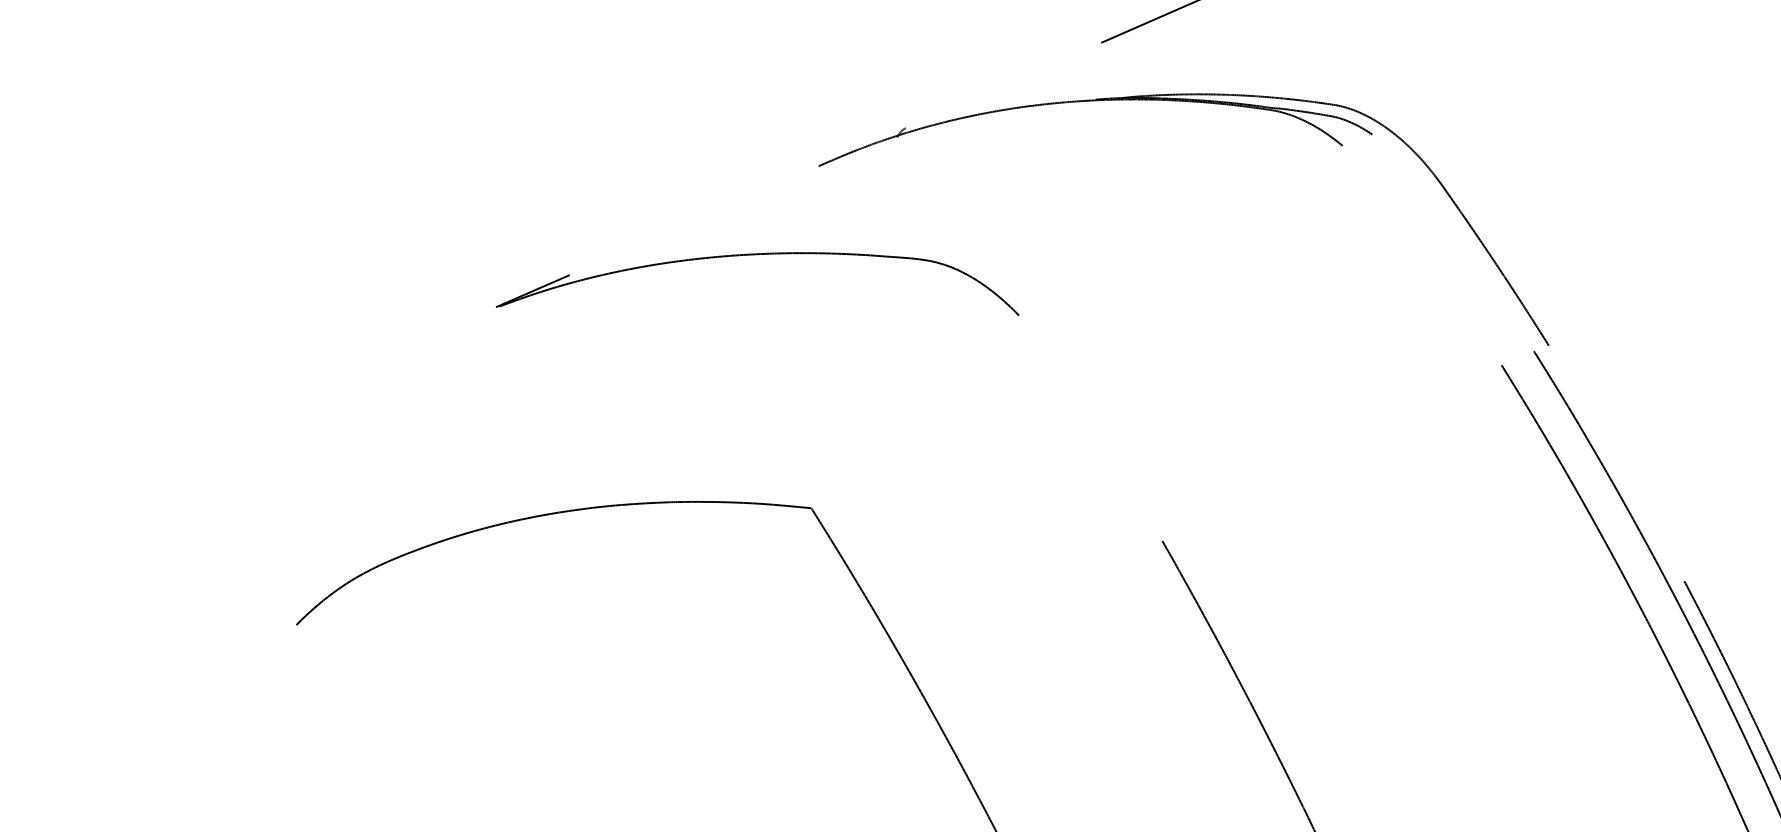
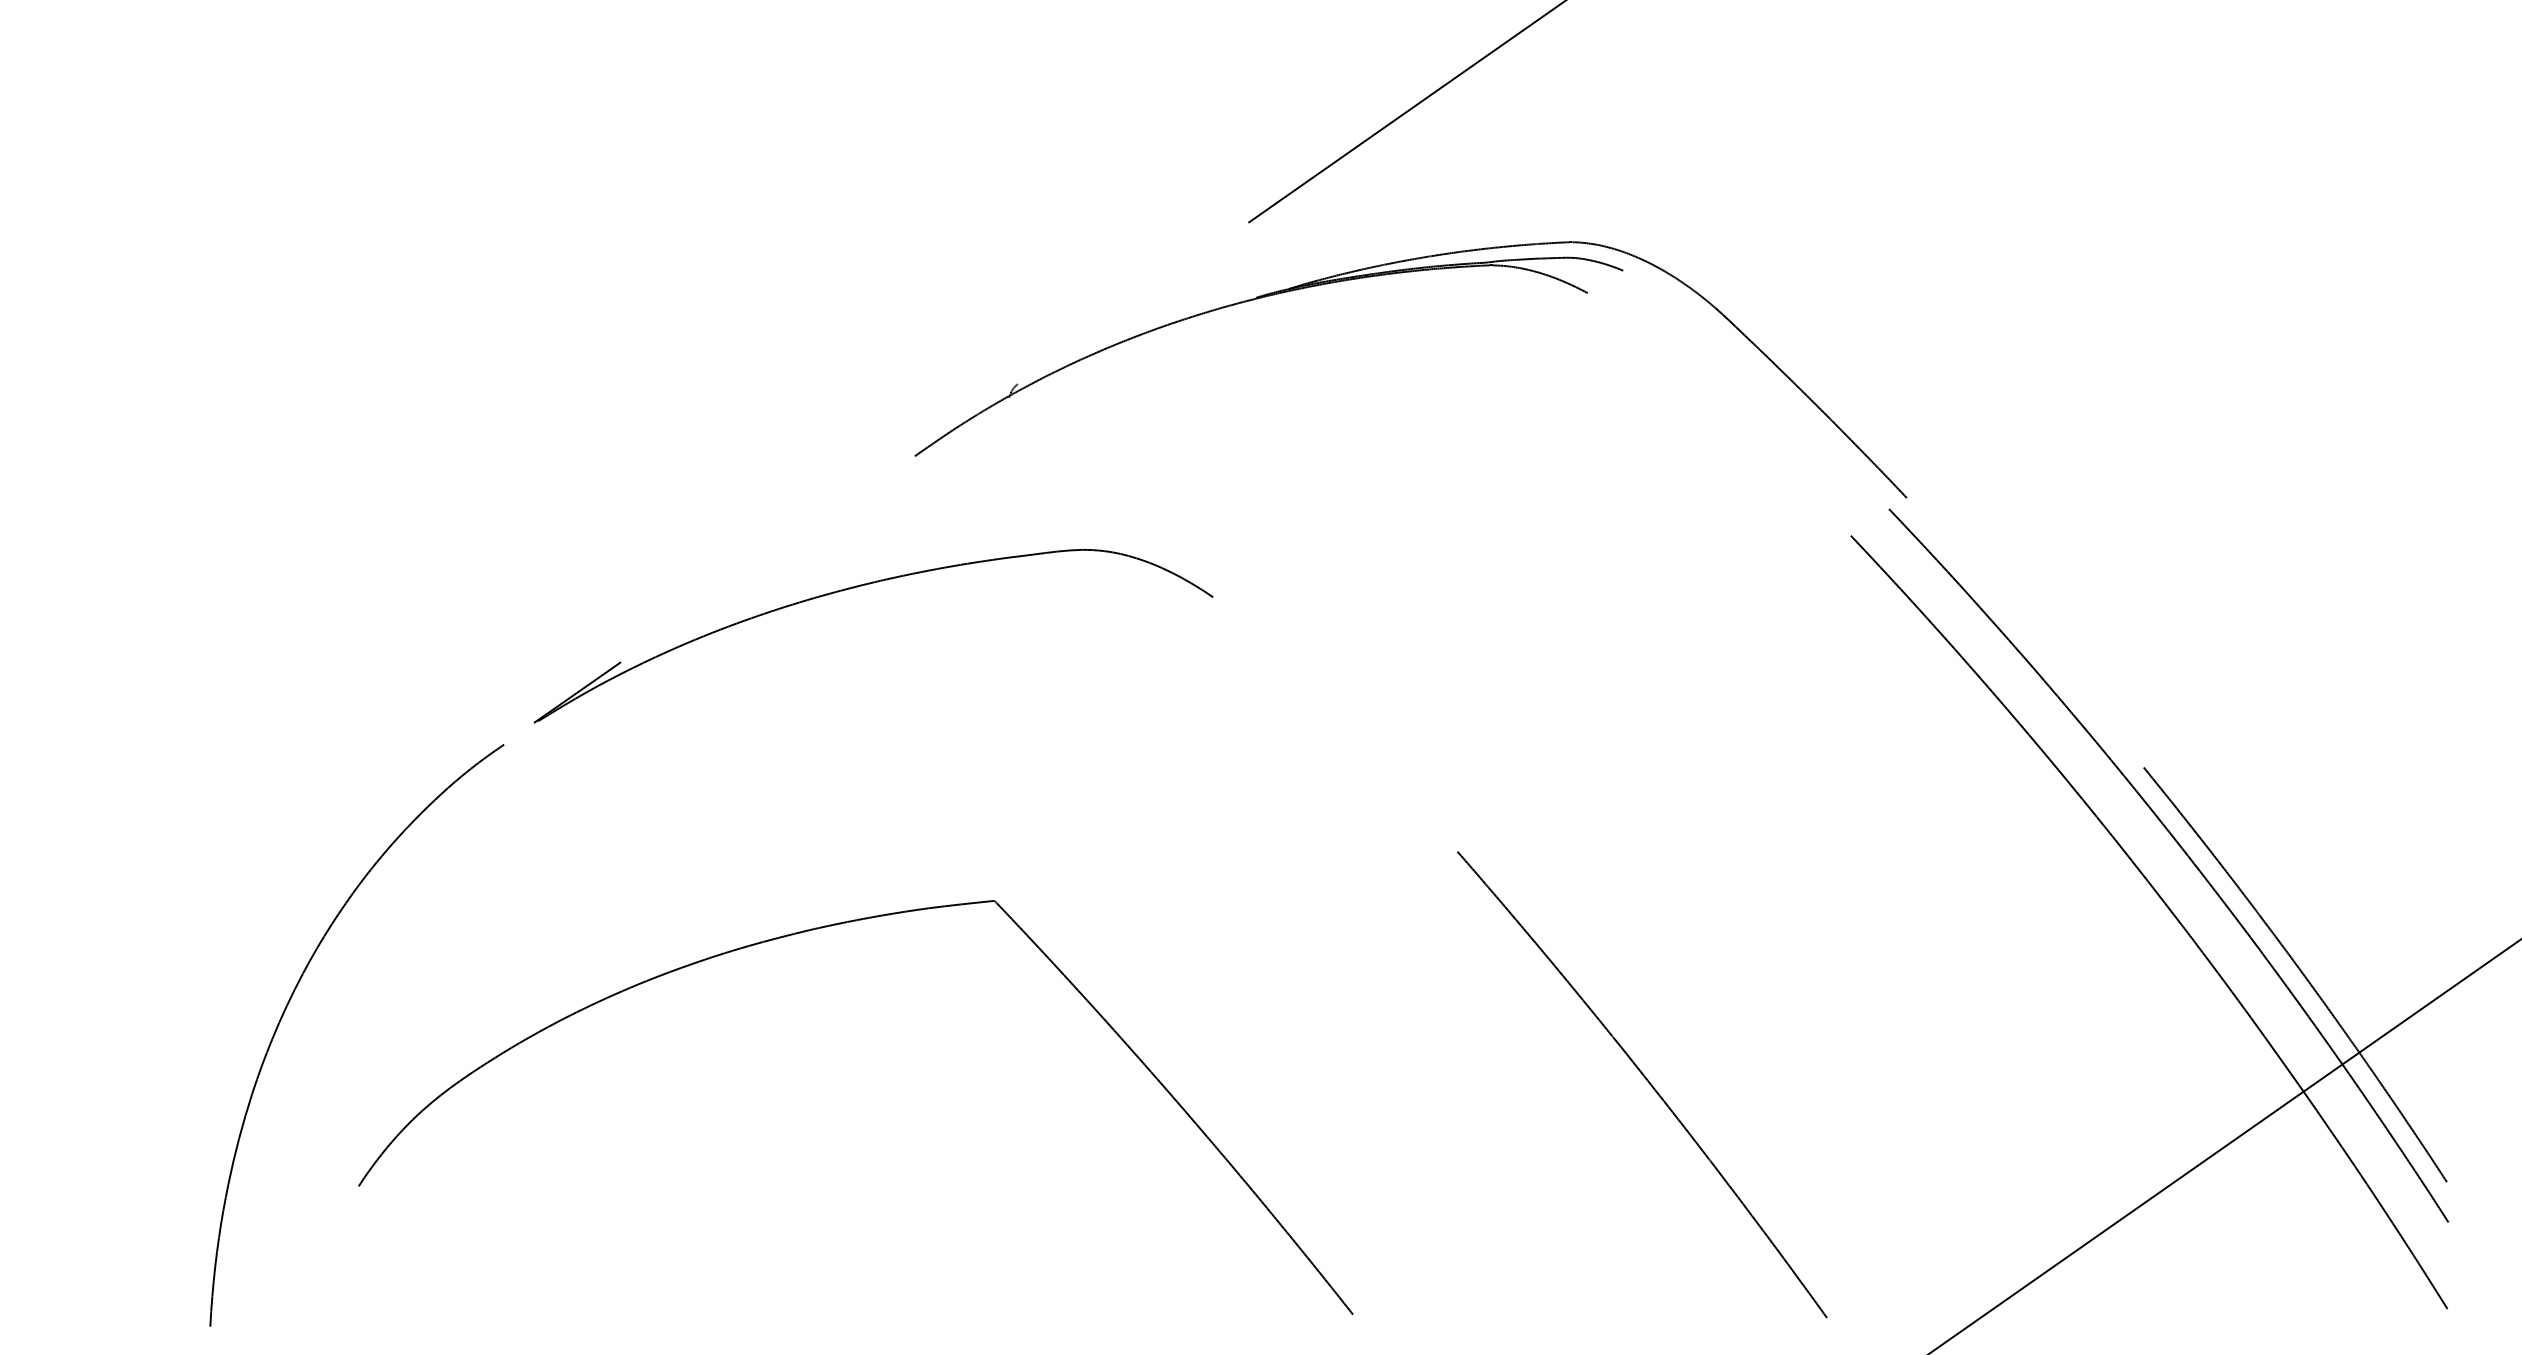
curve: (272, 478) -> (289, 1003), added

